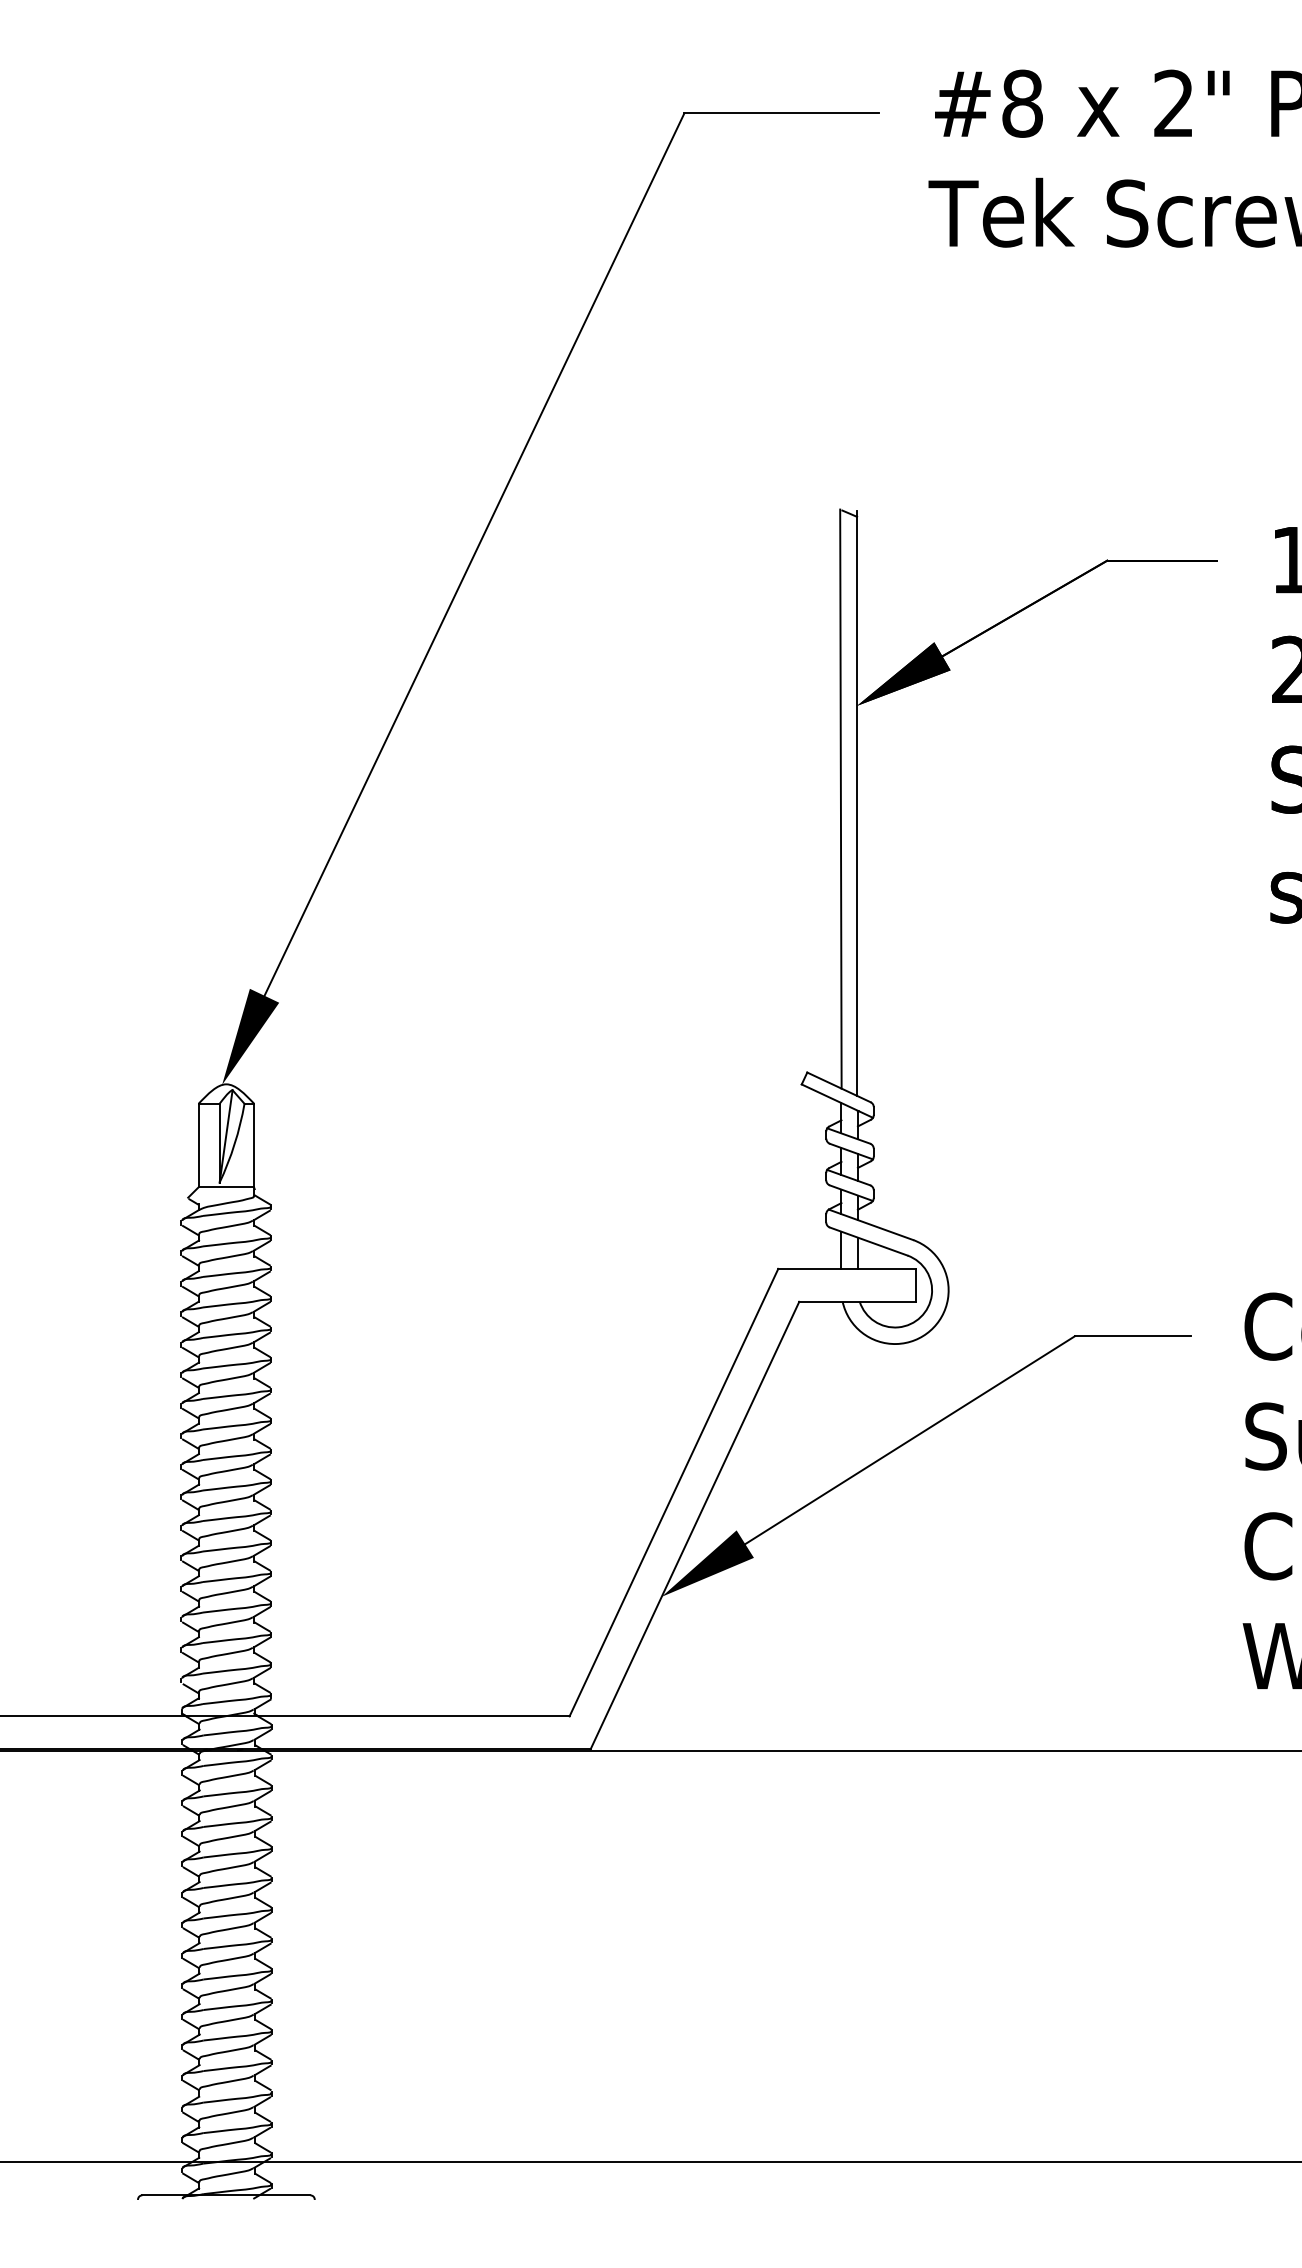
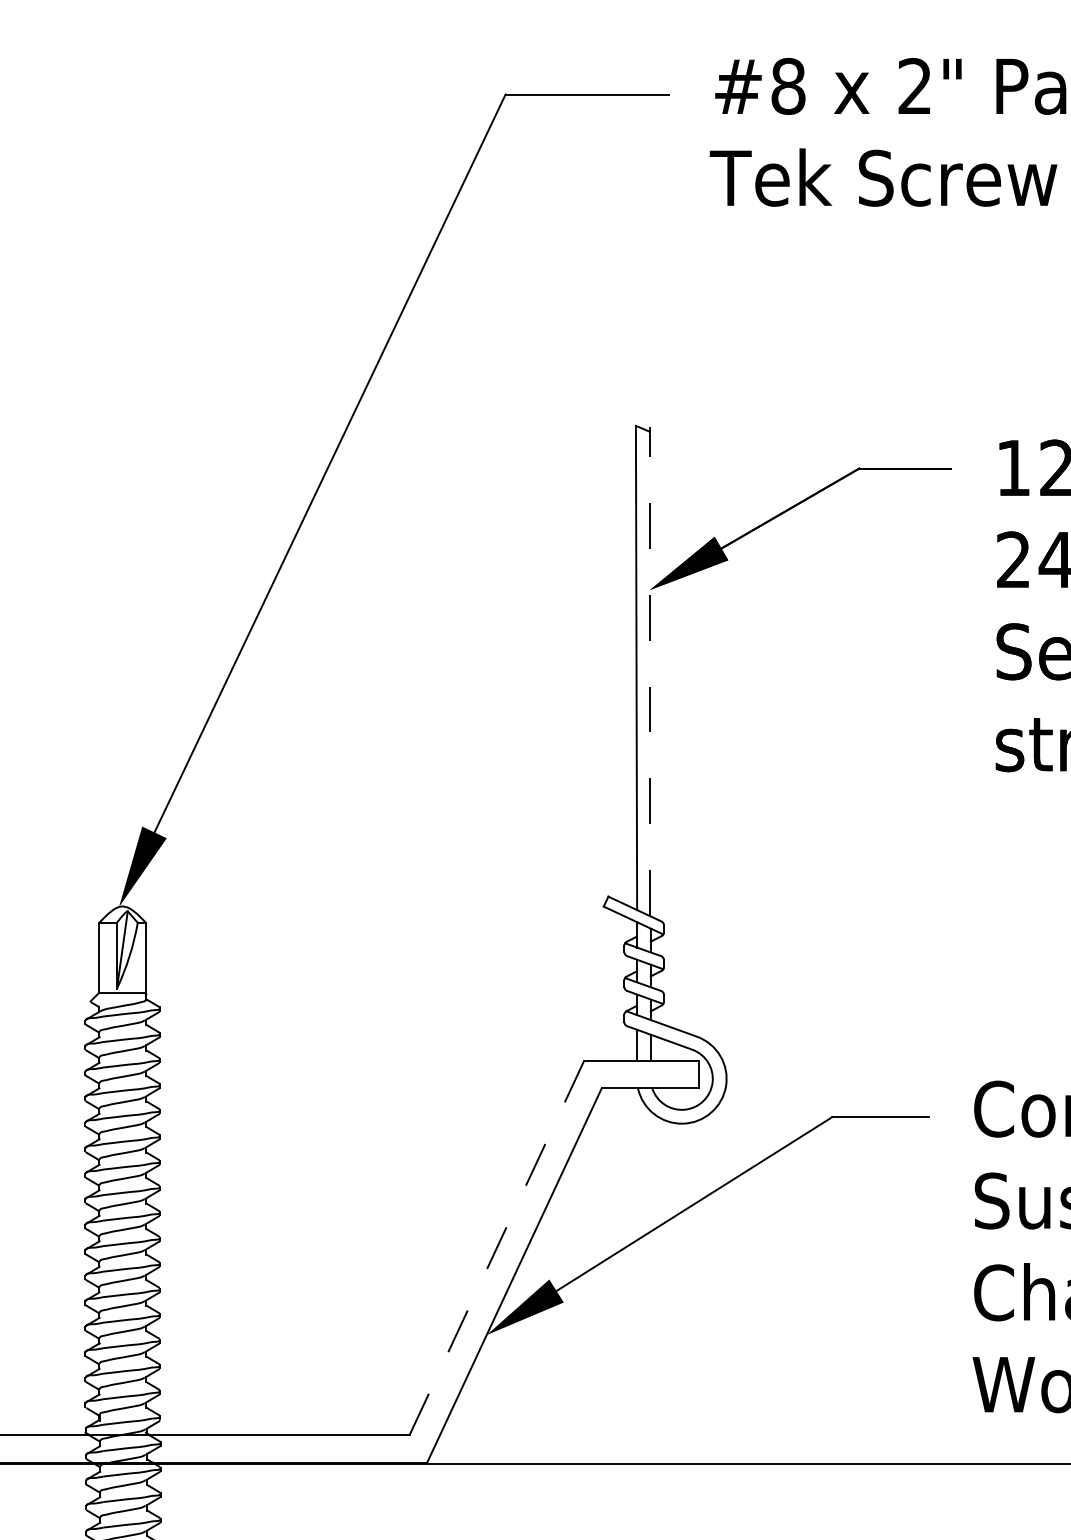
line: (857, 802) -> (650, 670), solid -> dashed
line: (673, 1492) -> (496, 1247), solid -> dashed

